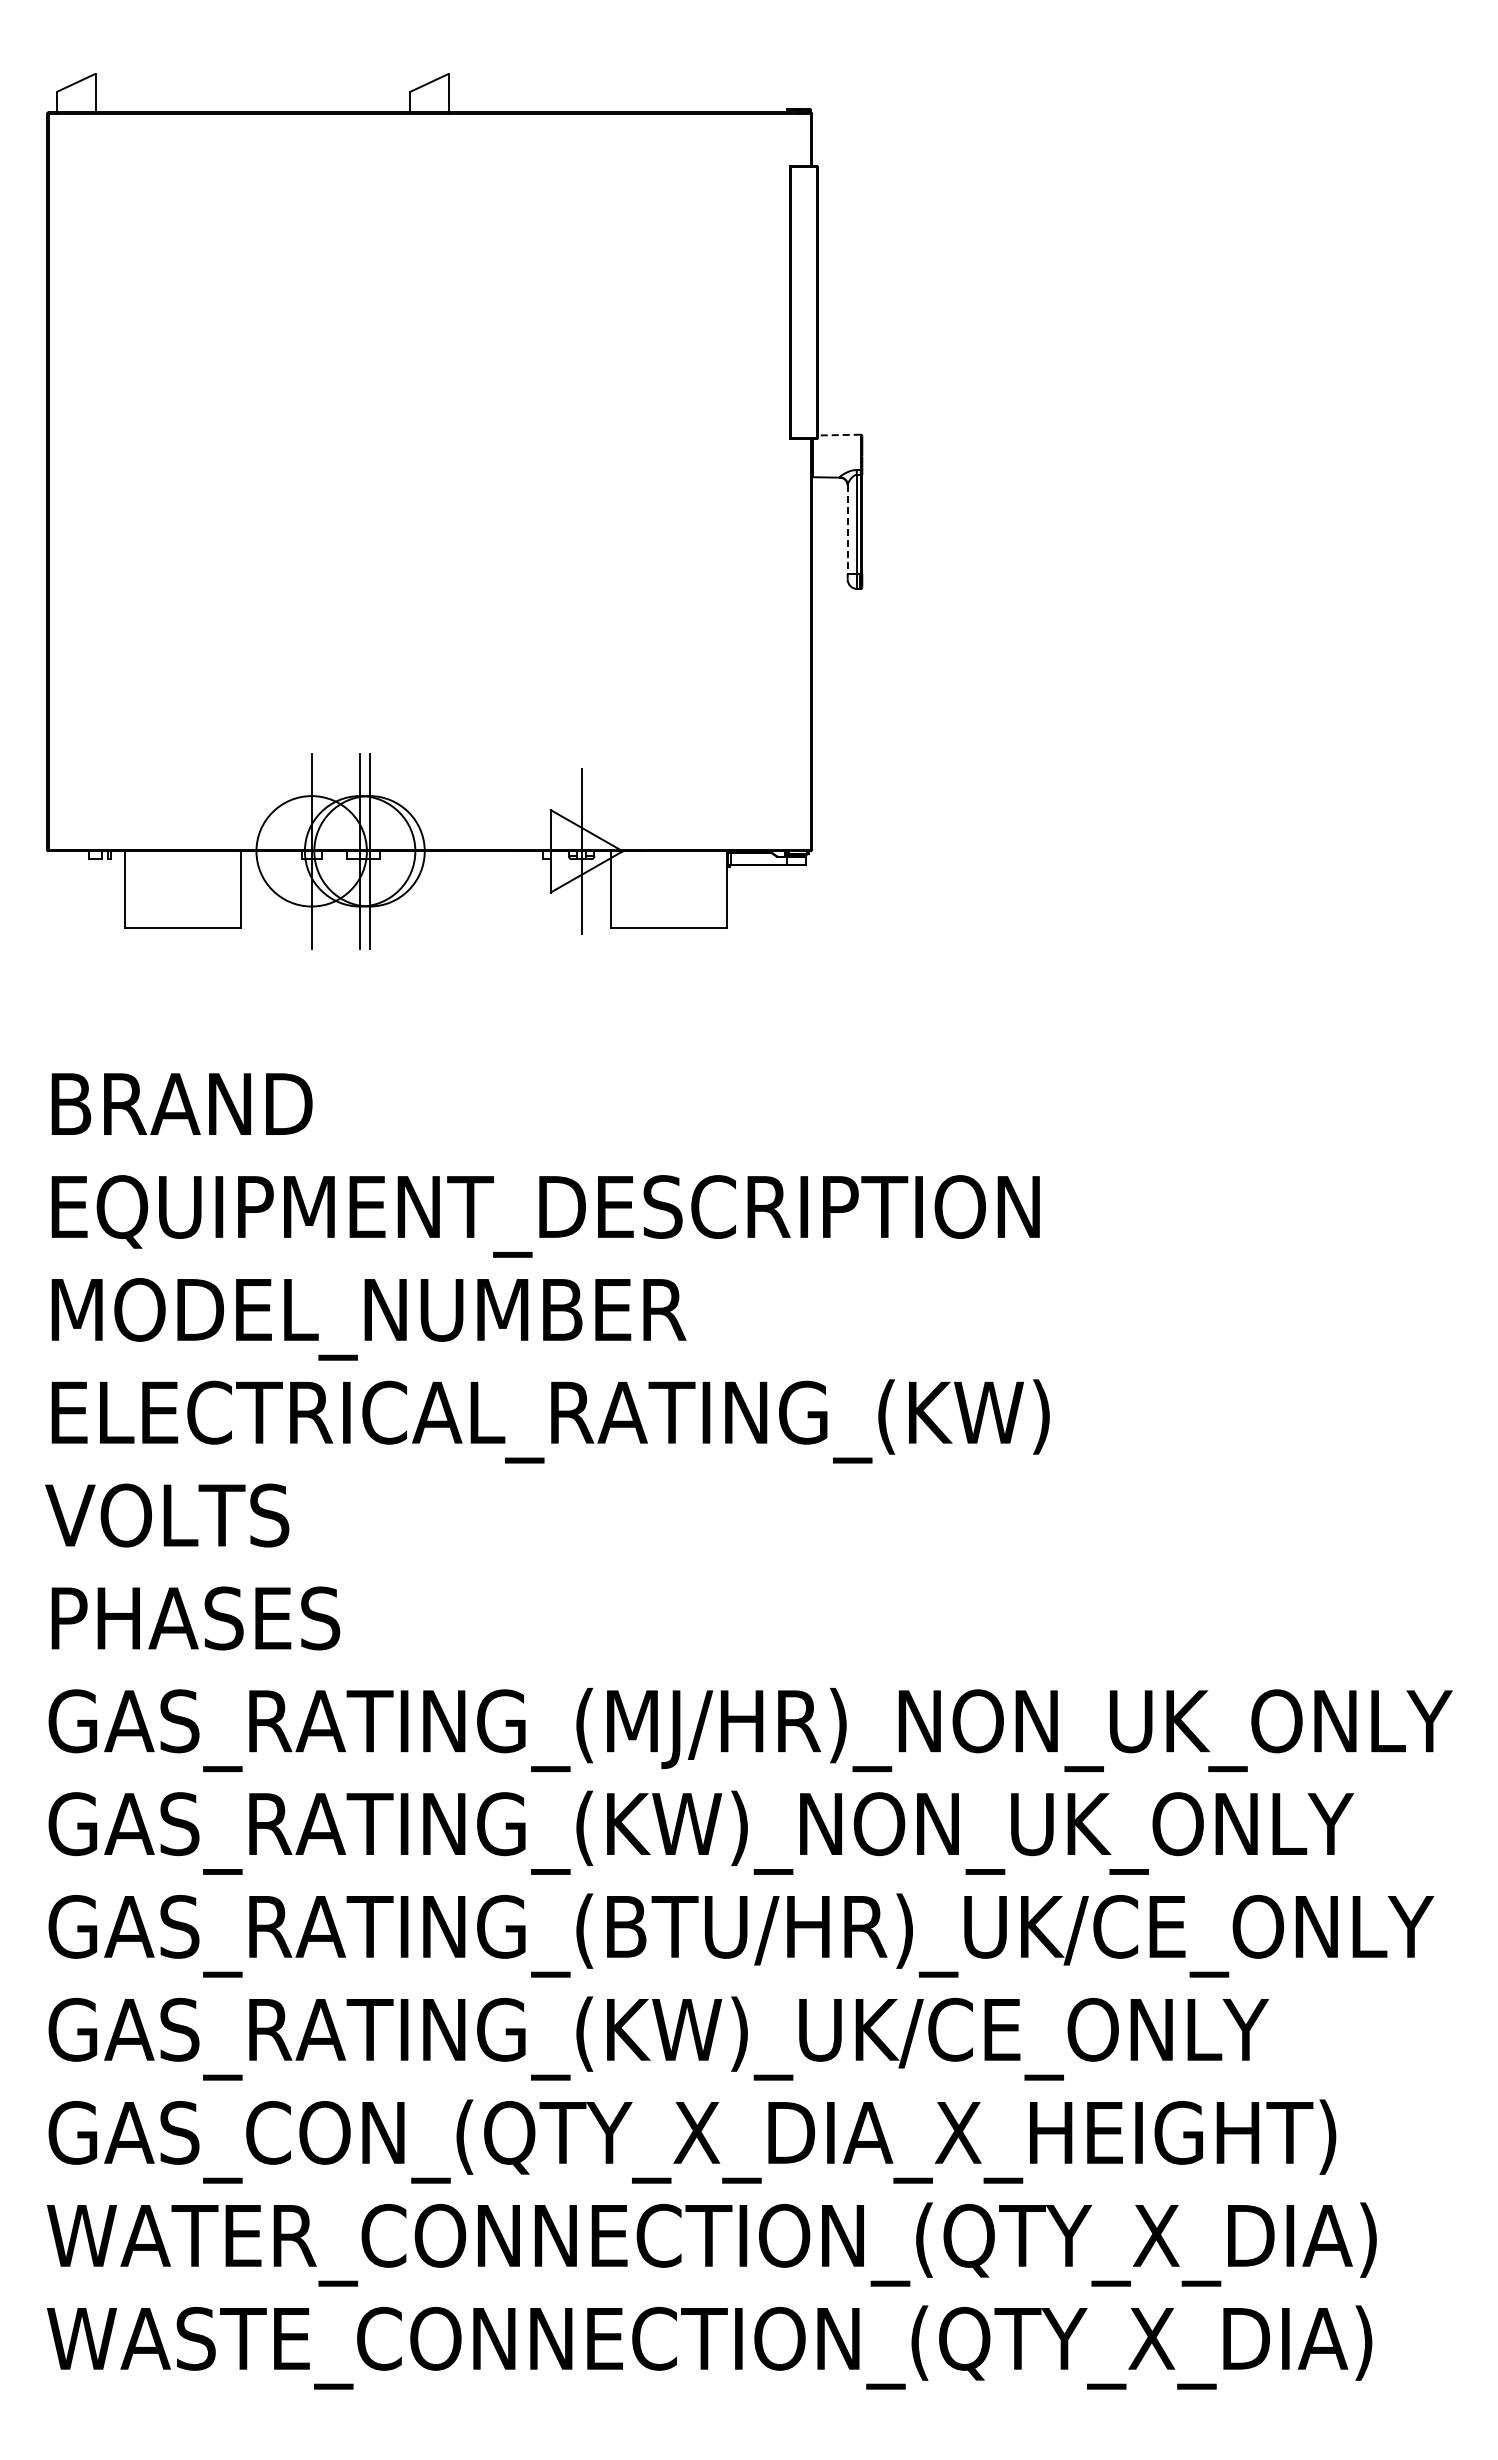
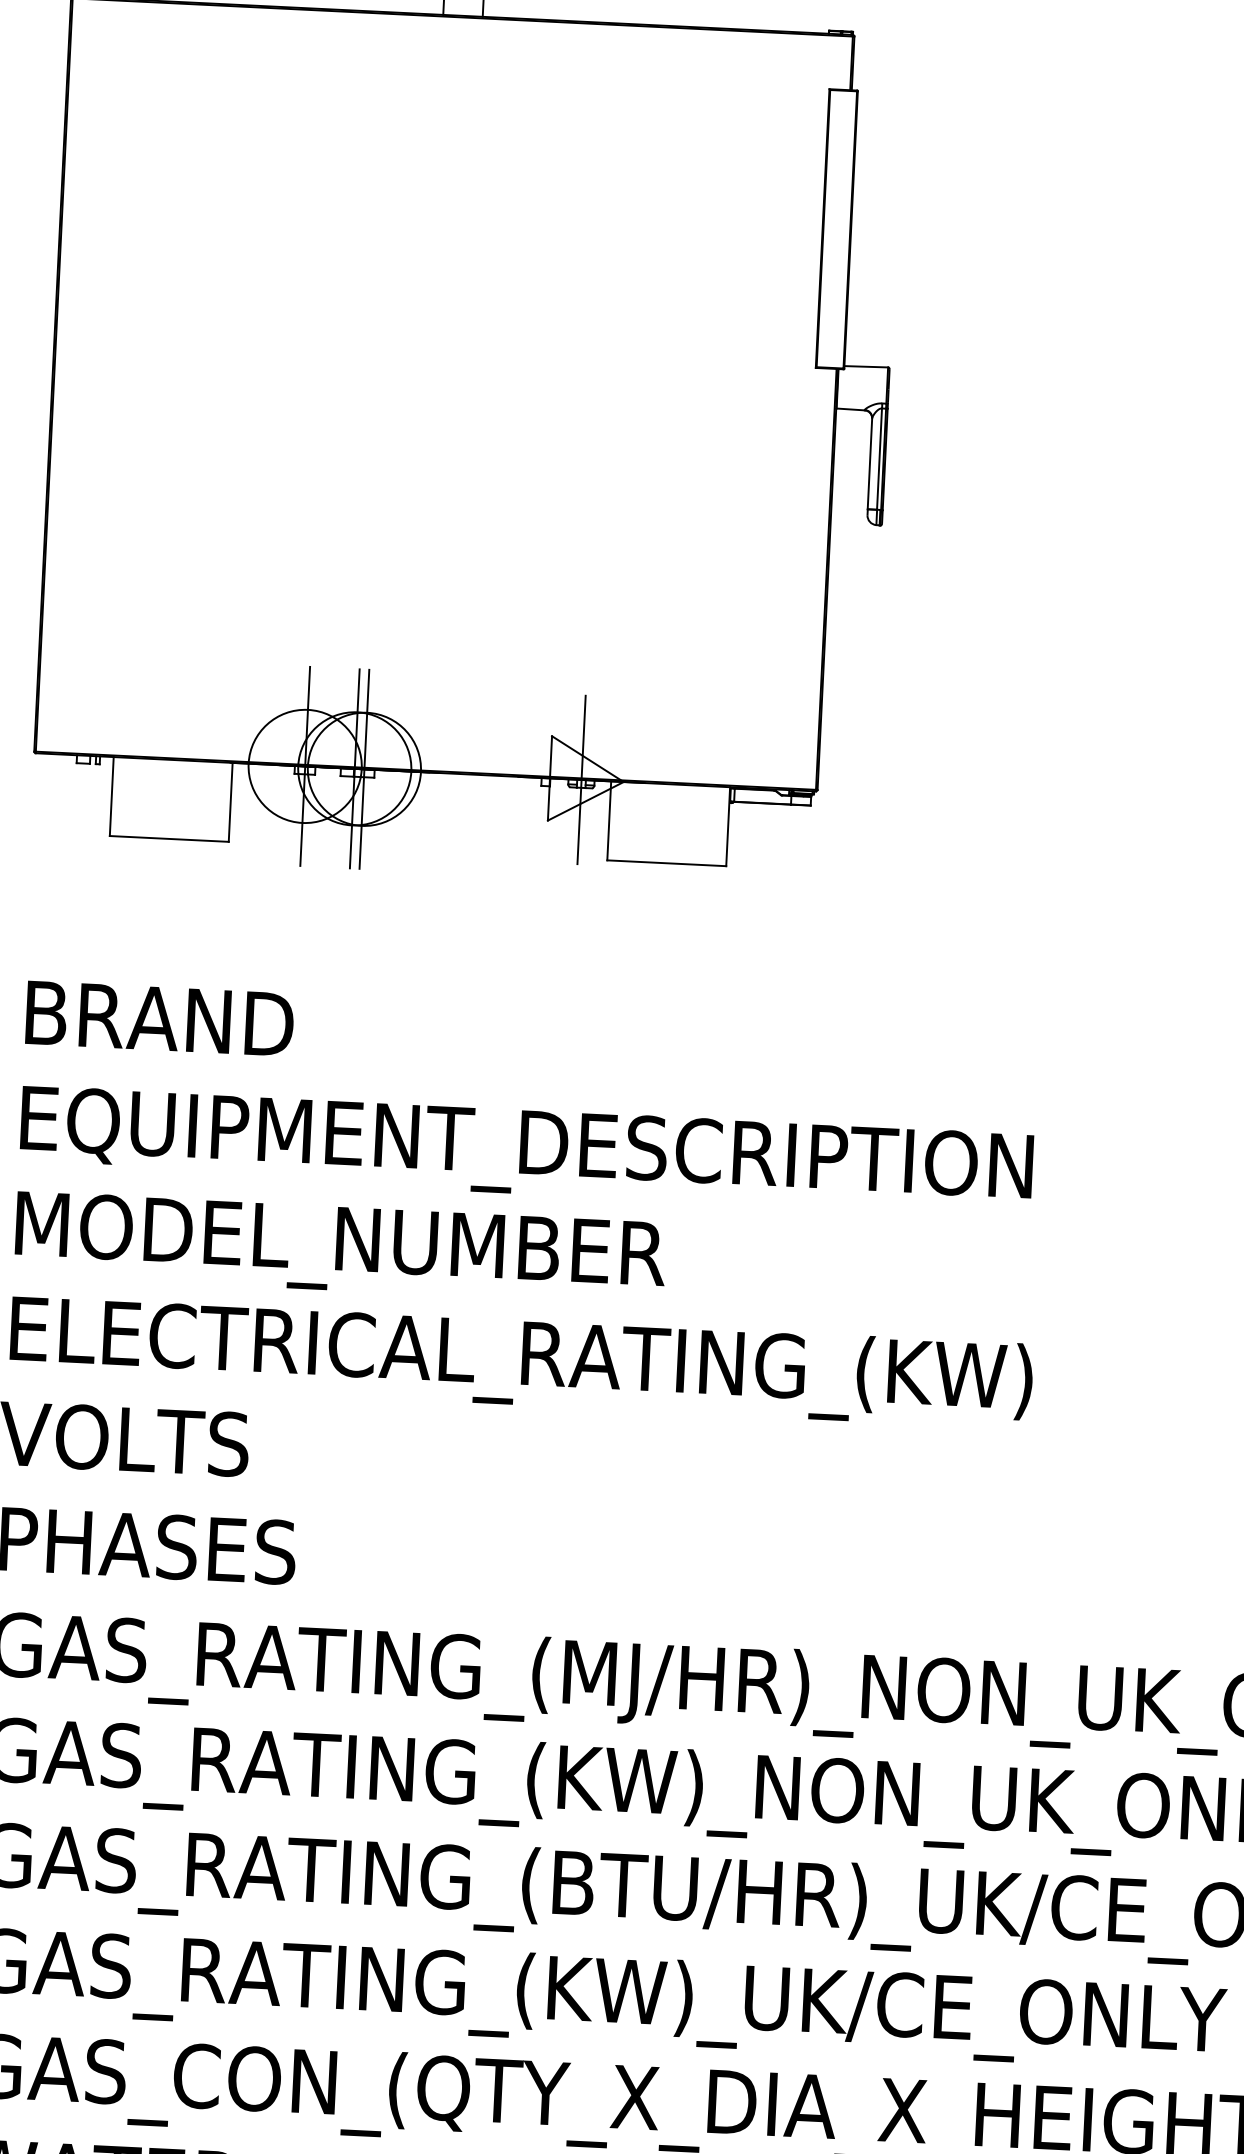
line: (838, 435) -> (865, 367), dashed -> solid
line: (847, 529) -> (869, 463), dashed -> solid

